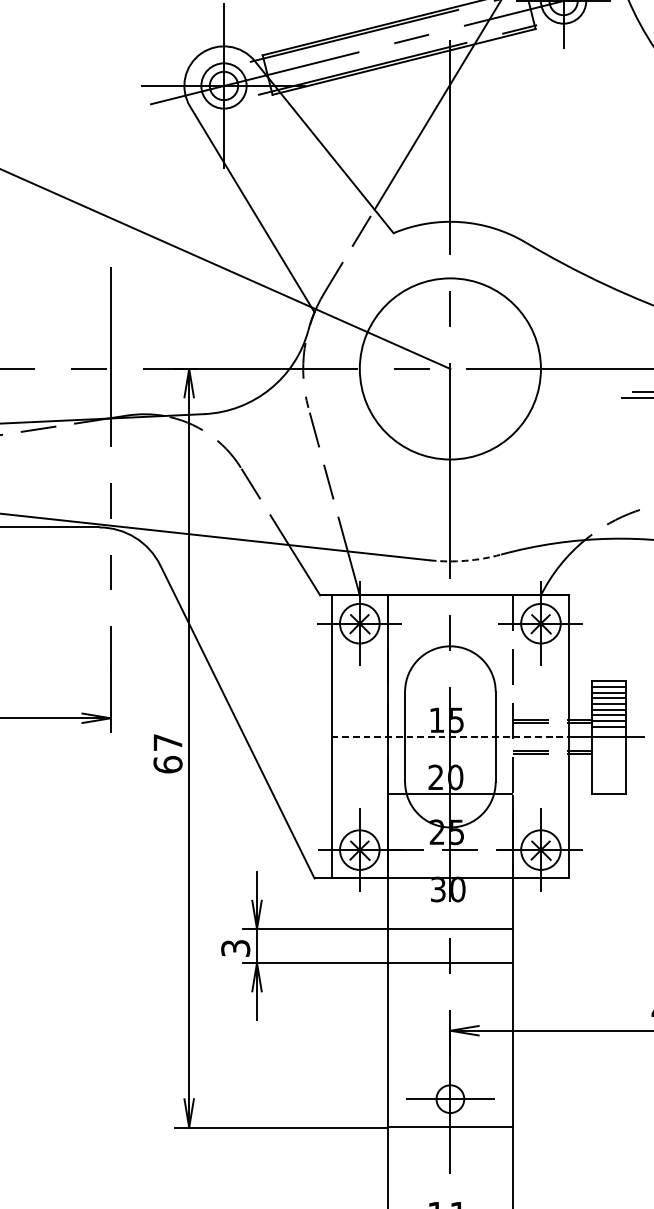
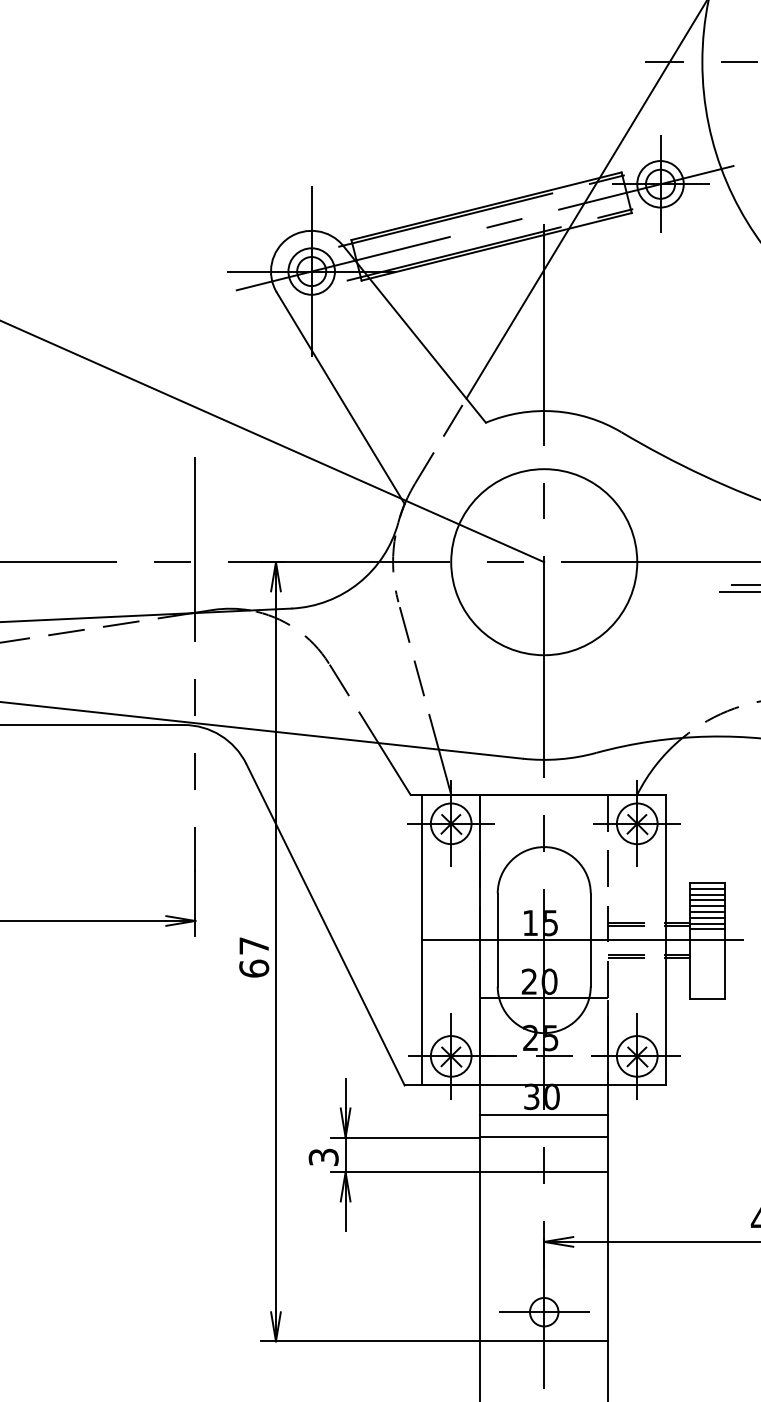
arc: (465, 561) -> (559, 759), dashed -> solid
line: (450, 737) -> (544, 940), dashed -> solid
line: (450, 906) -> (544, 1114), added

